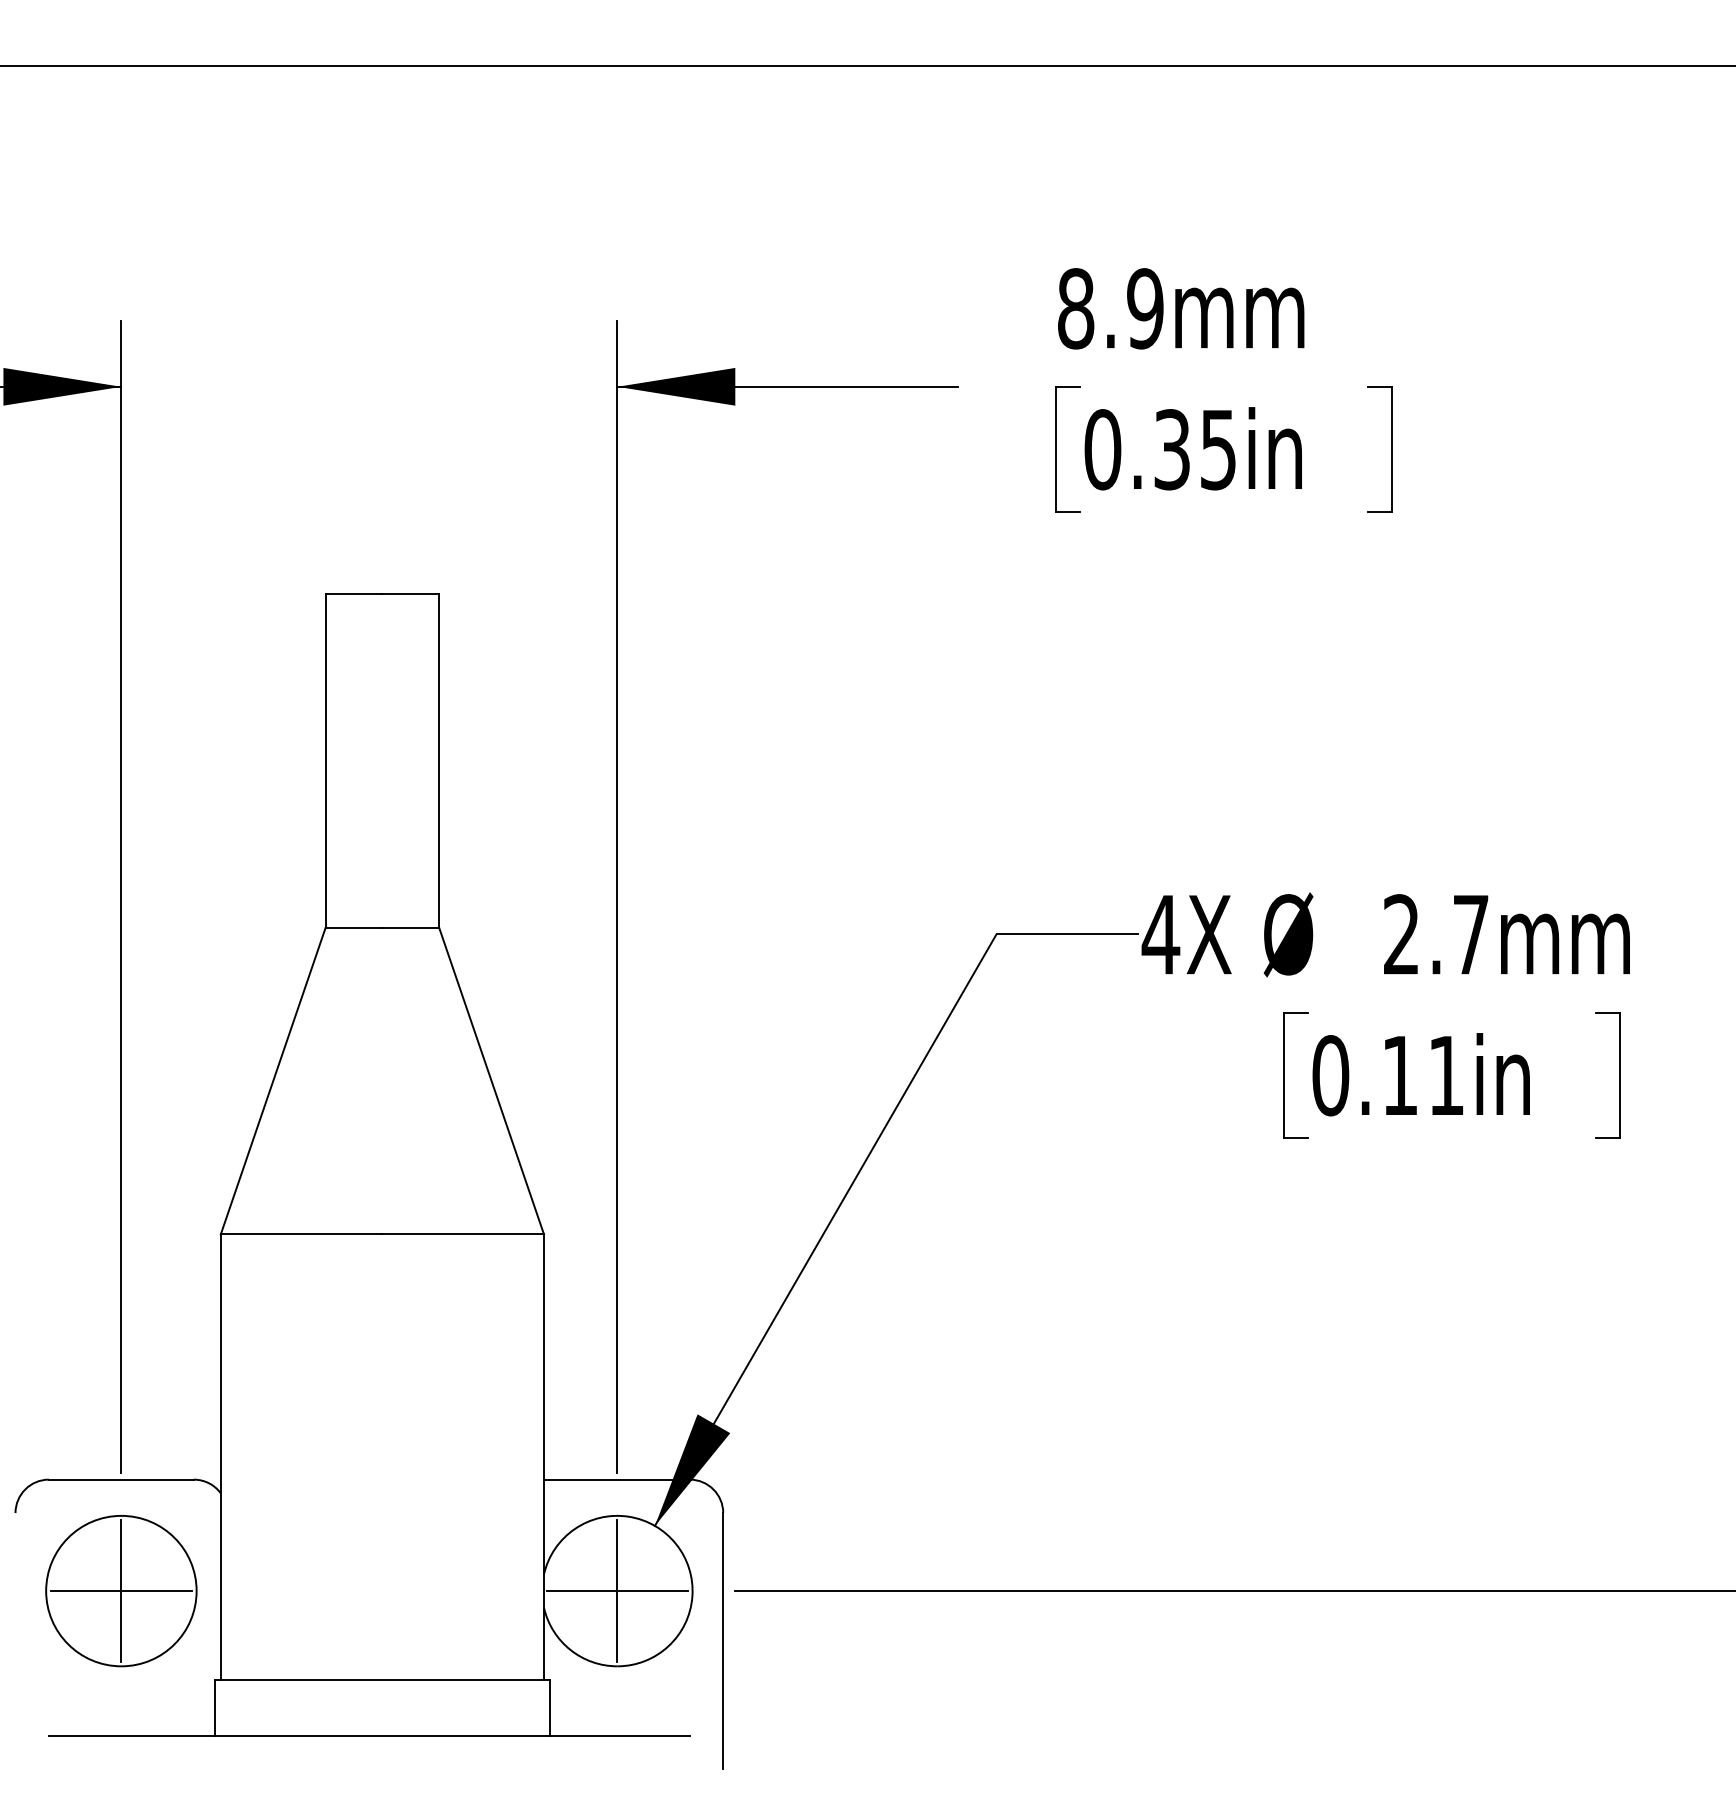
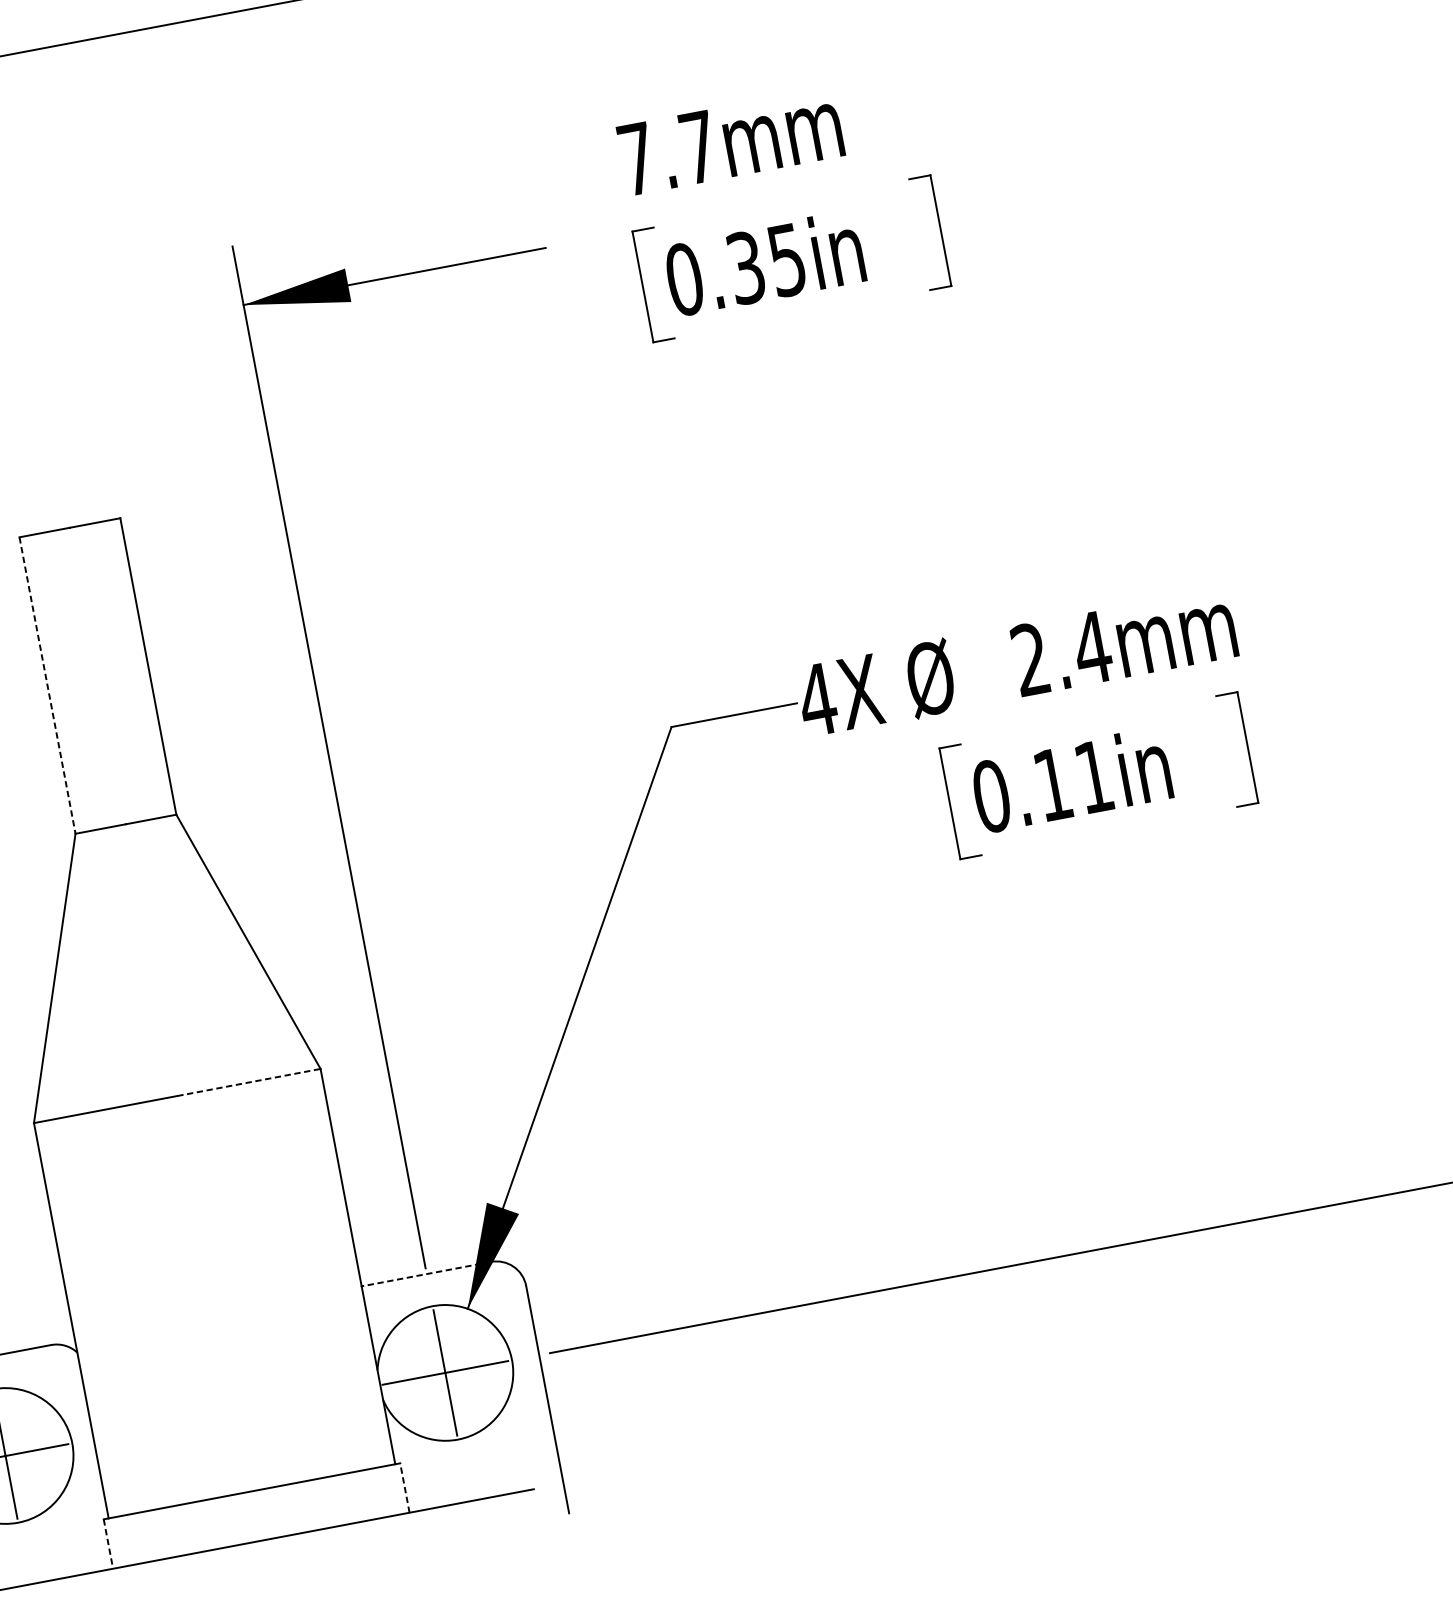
text: (1110, 308) -> (667, 152), 8.9mm -> 7.7mm
line: (325, 761) -> (47, 686), solid -> dashed
text: (1470, 934) -> (1091, 647), 2.7mm -> 2.4mm
line: (463, 1234) -> (249, 1082), solid -> dashed
line: (616, 1479) -> (425, 1274), solid -> dashed
line: (215, 1708) -> (108, 1544), solid -> dashed
line: (549, 1708) -> (404, 1488), solid -> dashed

